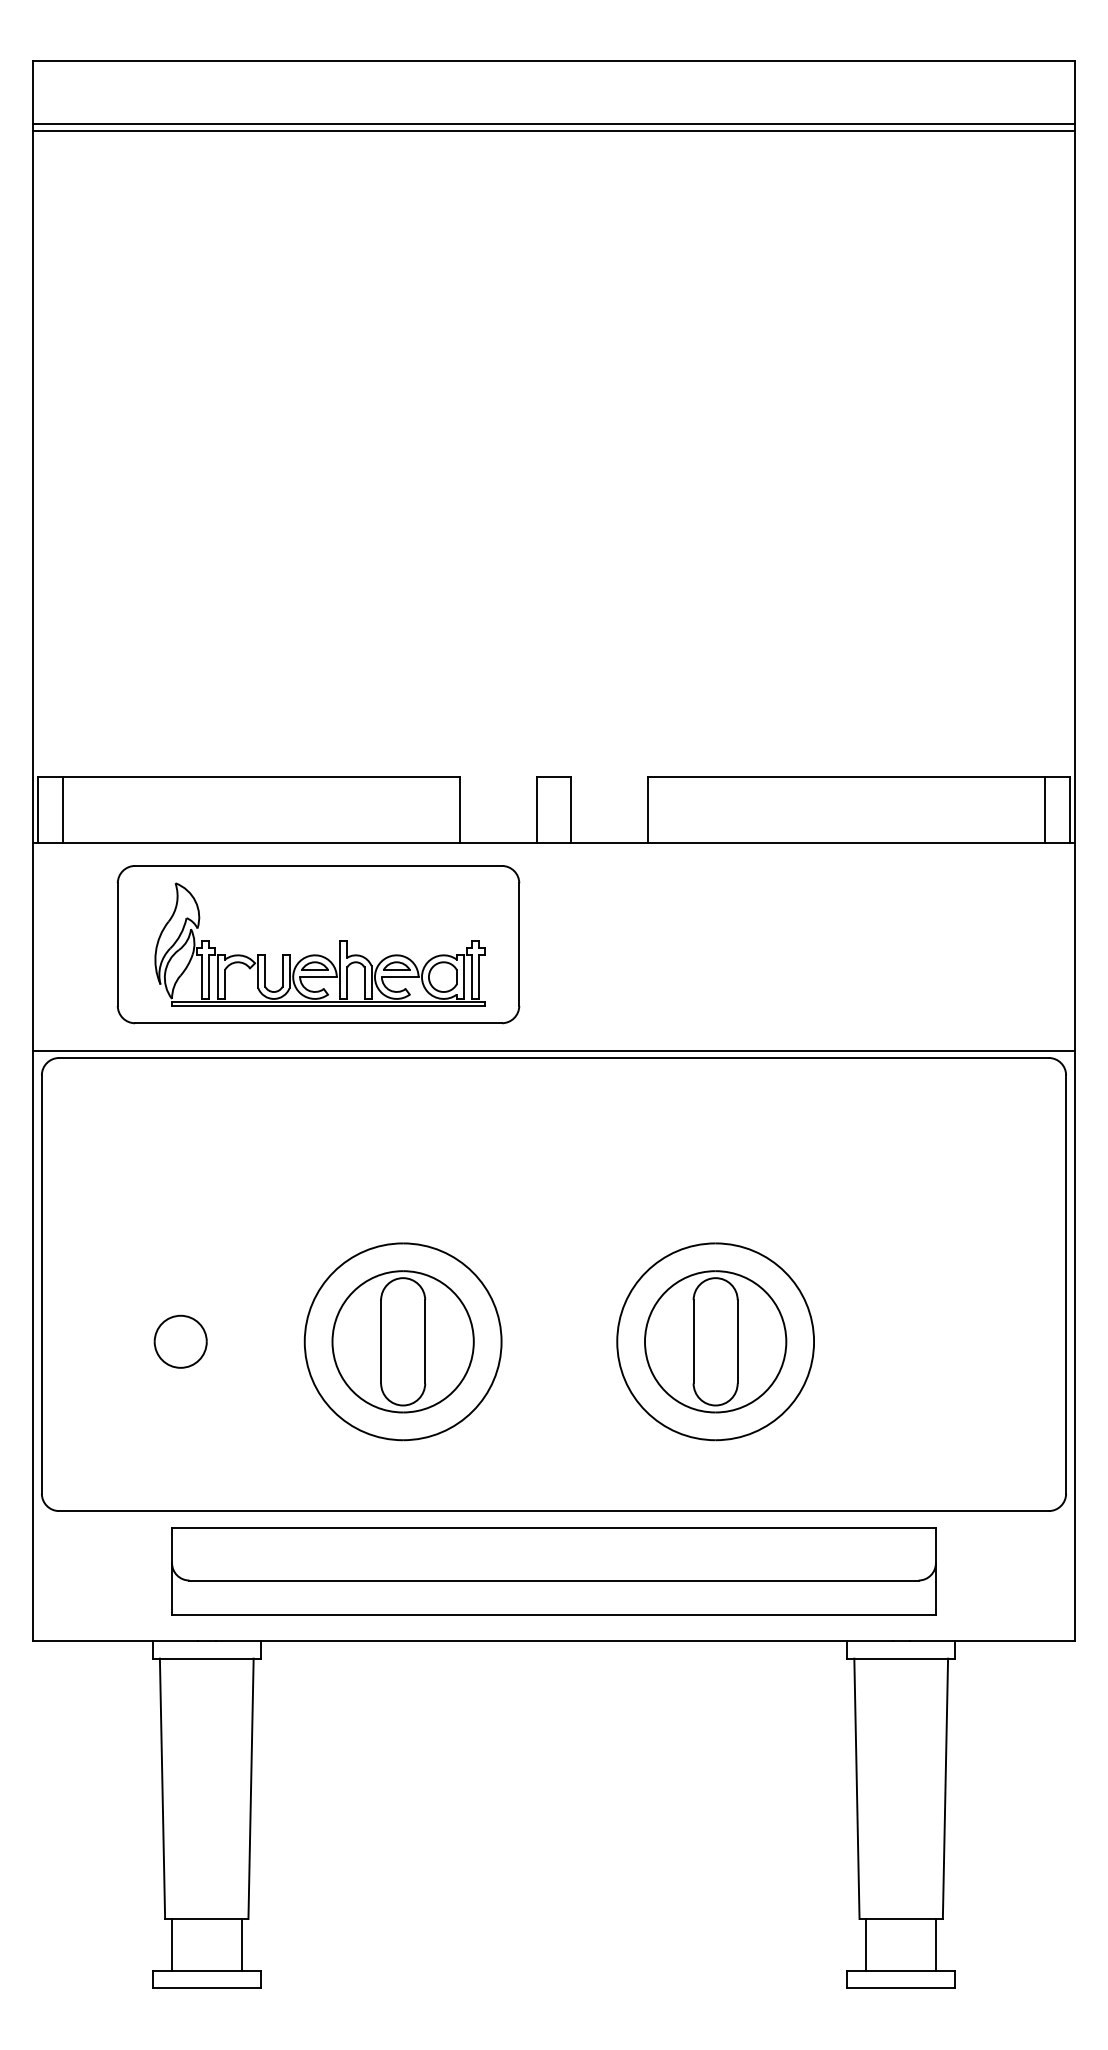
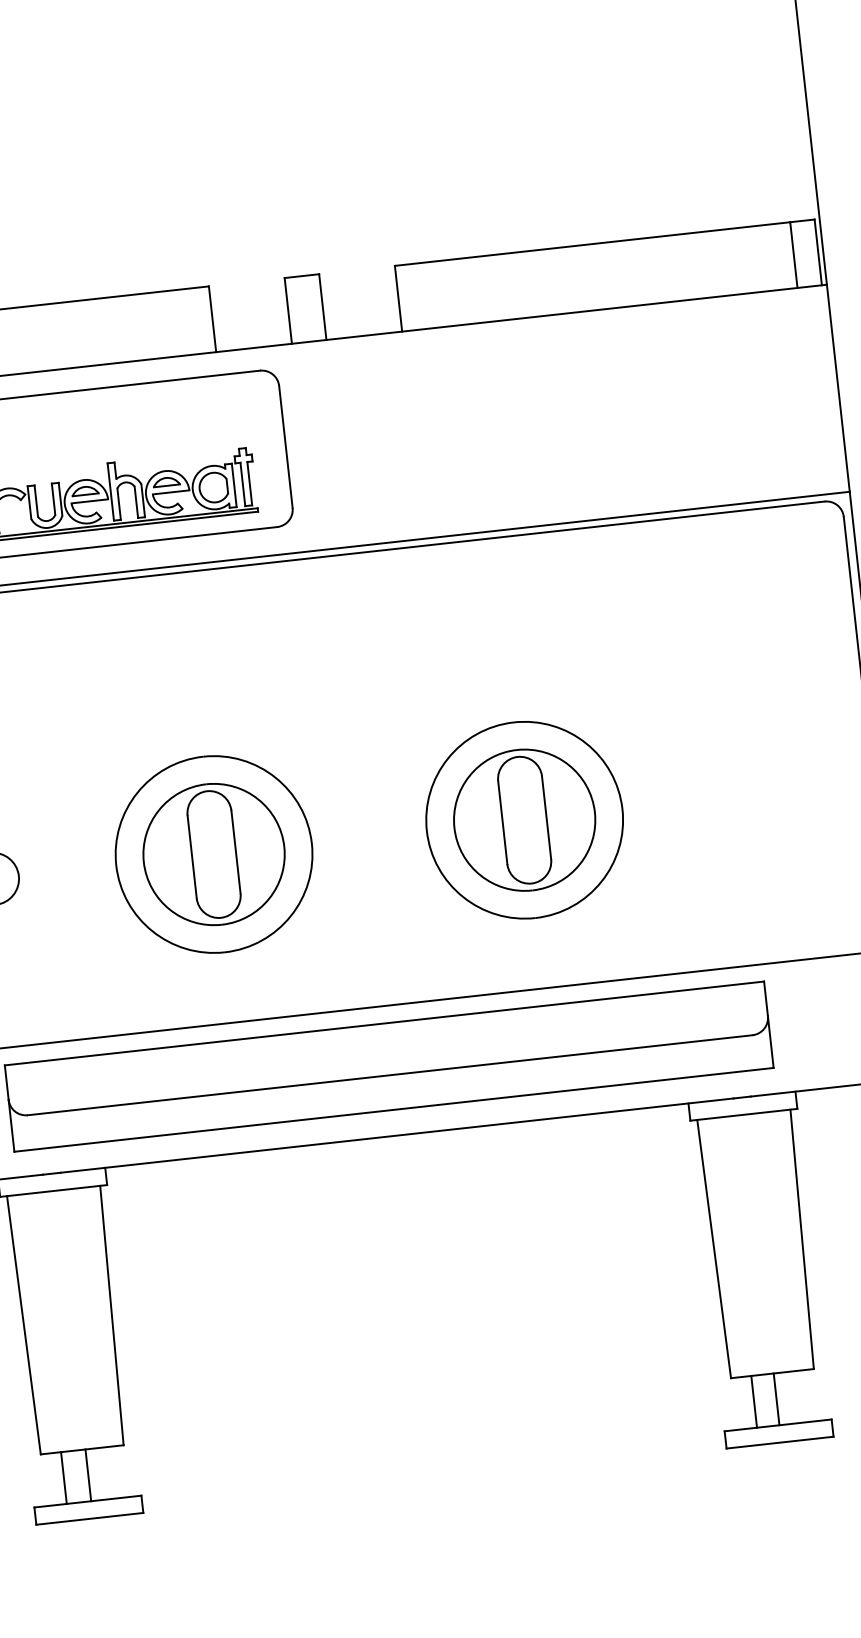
line: (172, 1945) -> (88, 1475), moved
line: (241, 1945) -> (63, 1478), moved
line: (866, 1945) -> (776, 1399), moved
line: (935, 1945) -> (753, 1402), moved

